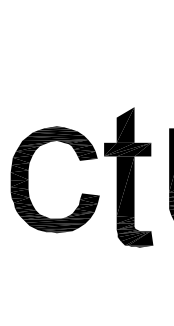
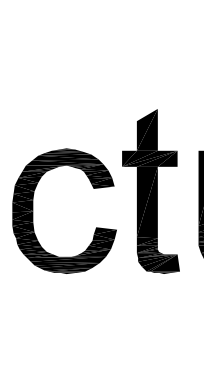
part: (128, 177) -> (150, 191), moved

